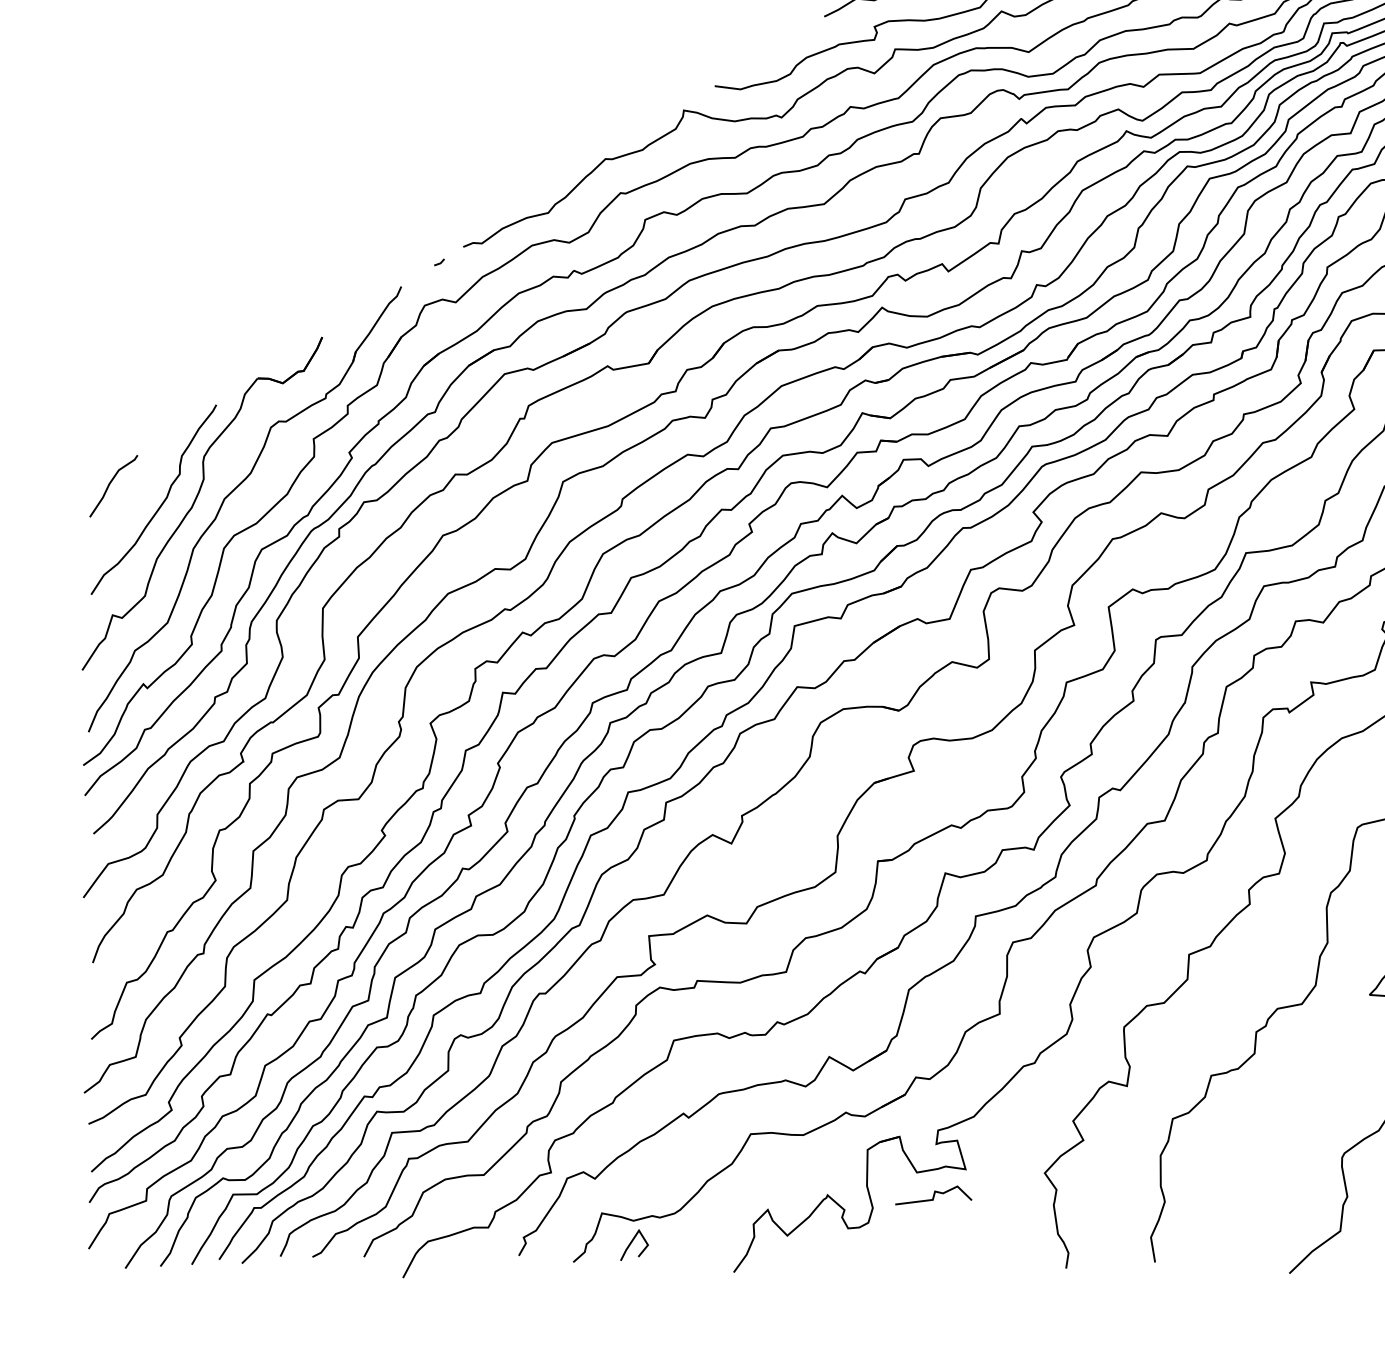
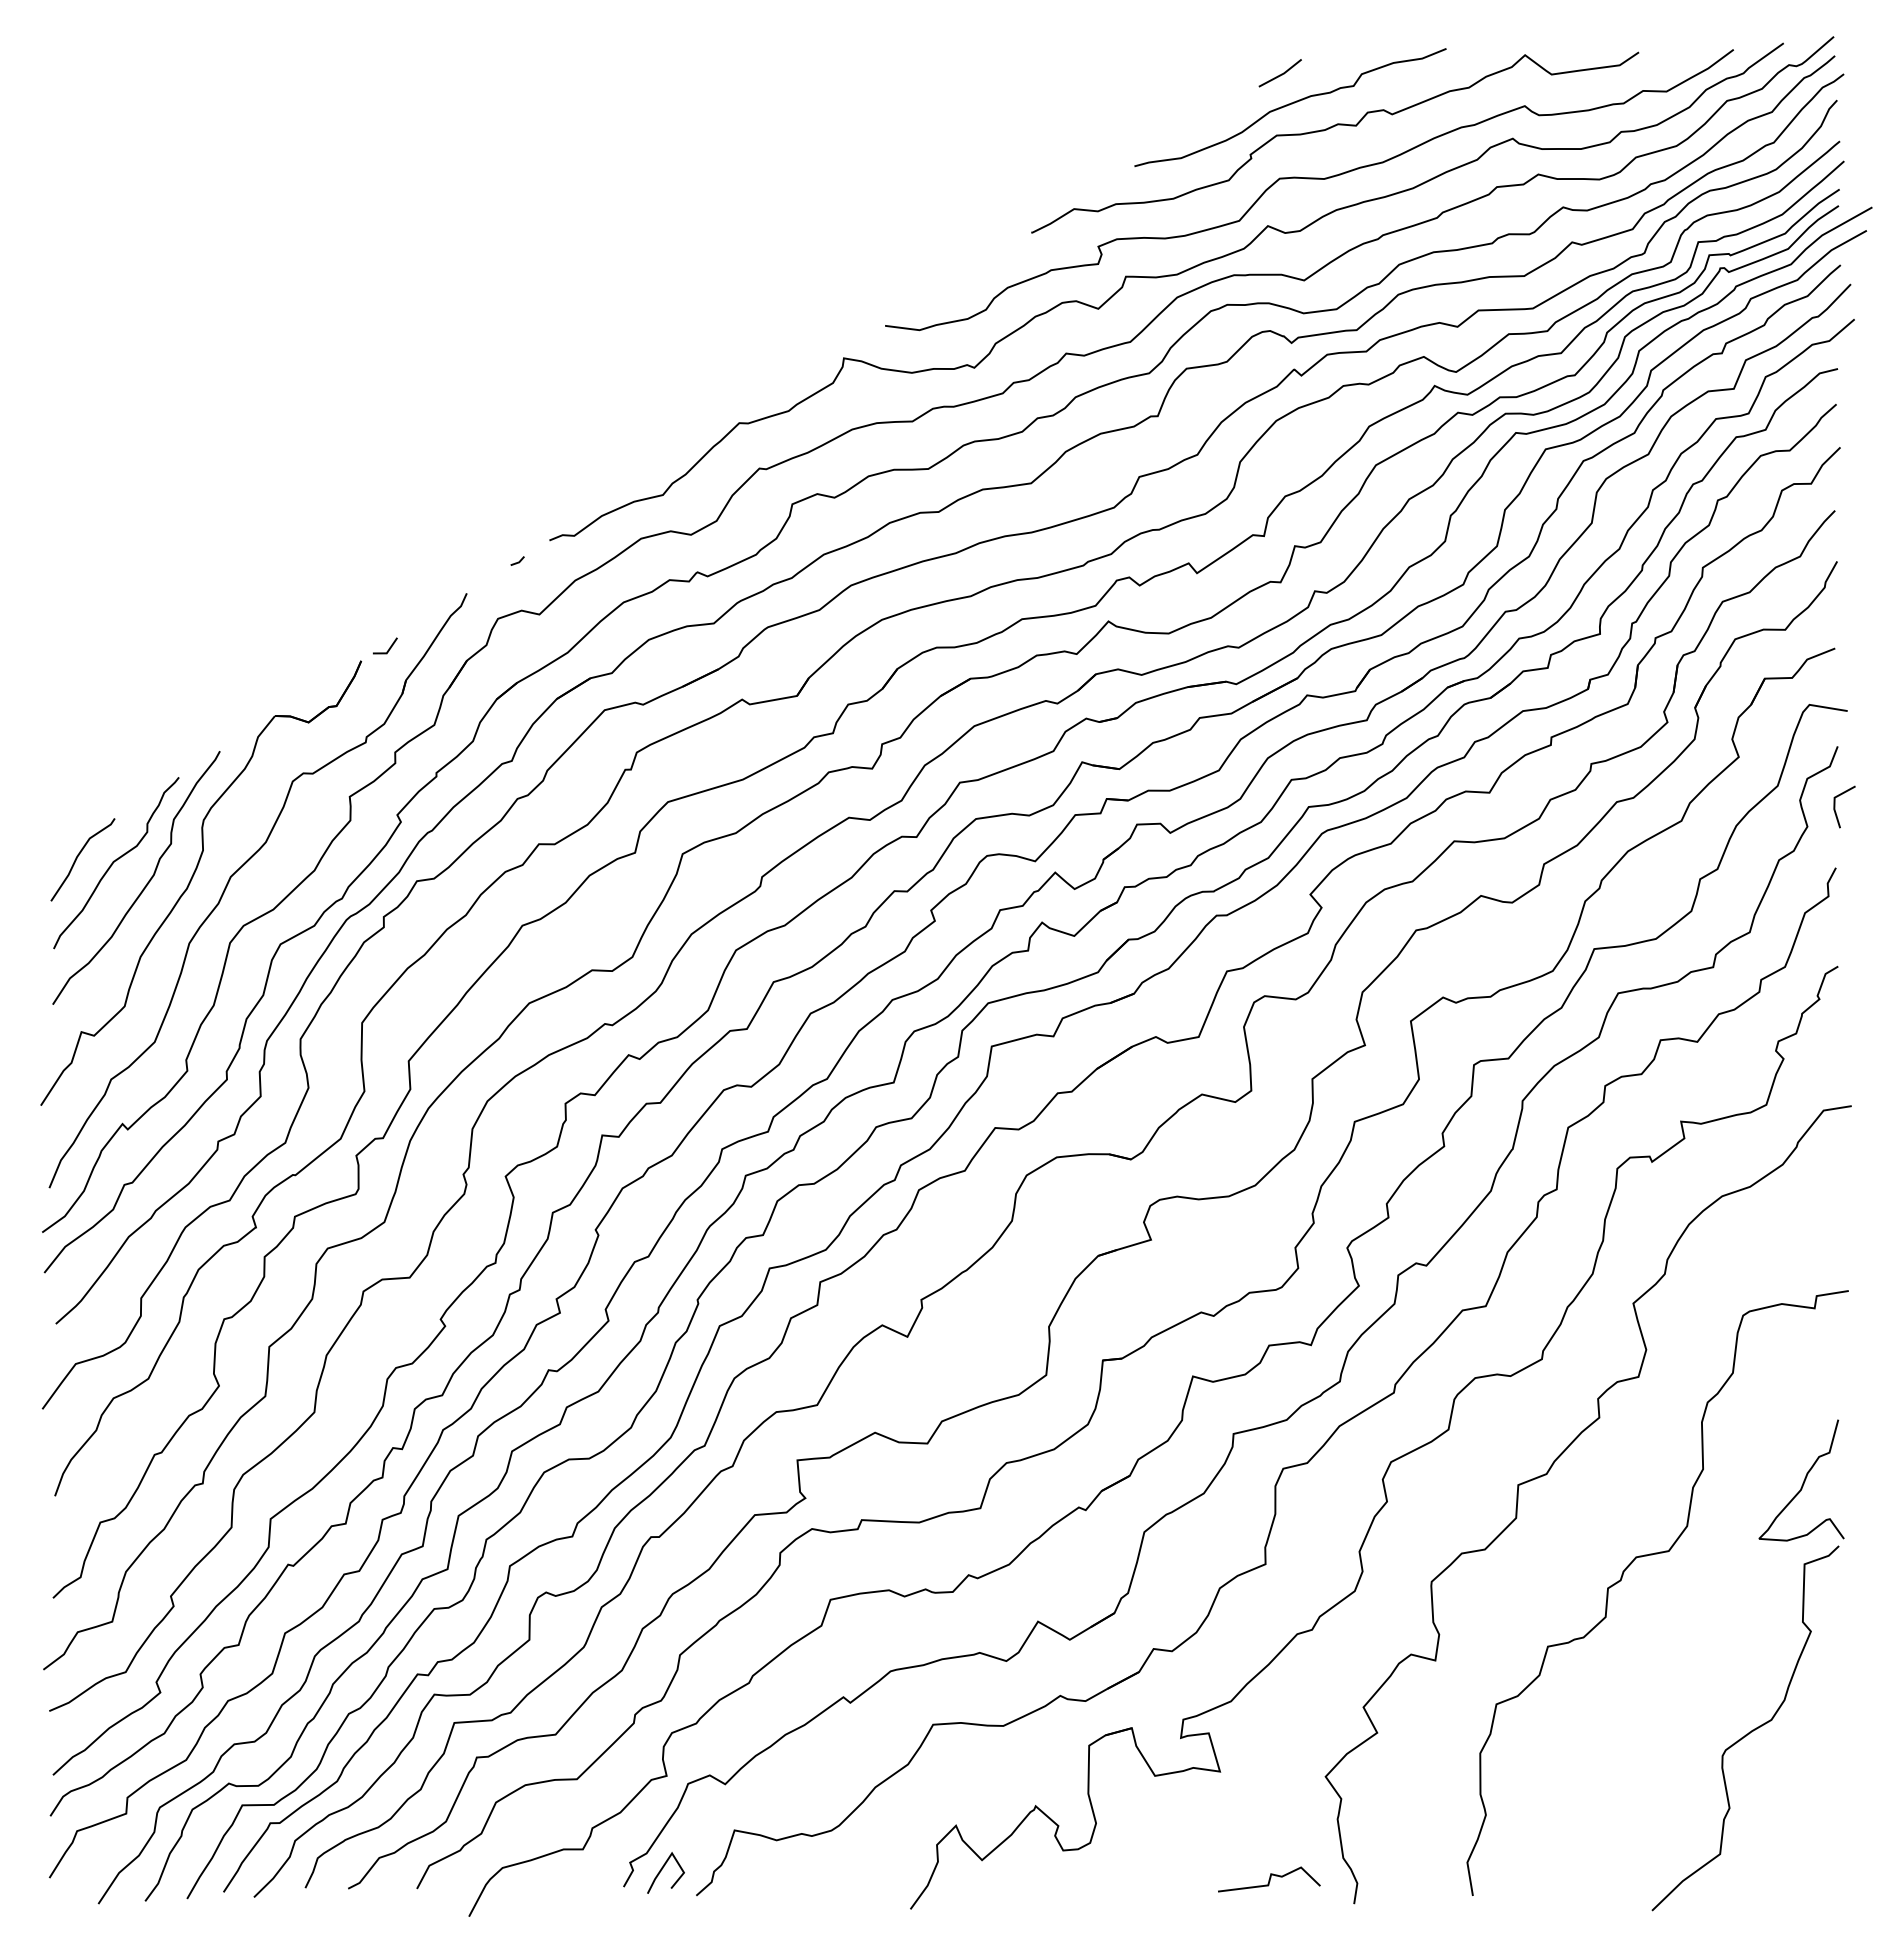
line: (342, 327) -> (388, 648), added
curve: (138, 487) -> (116, 861), added
curve: (933, 1195) -> (1269, 1879), moved
line: (631, 1244) -> (661, 1871), moved

